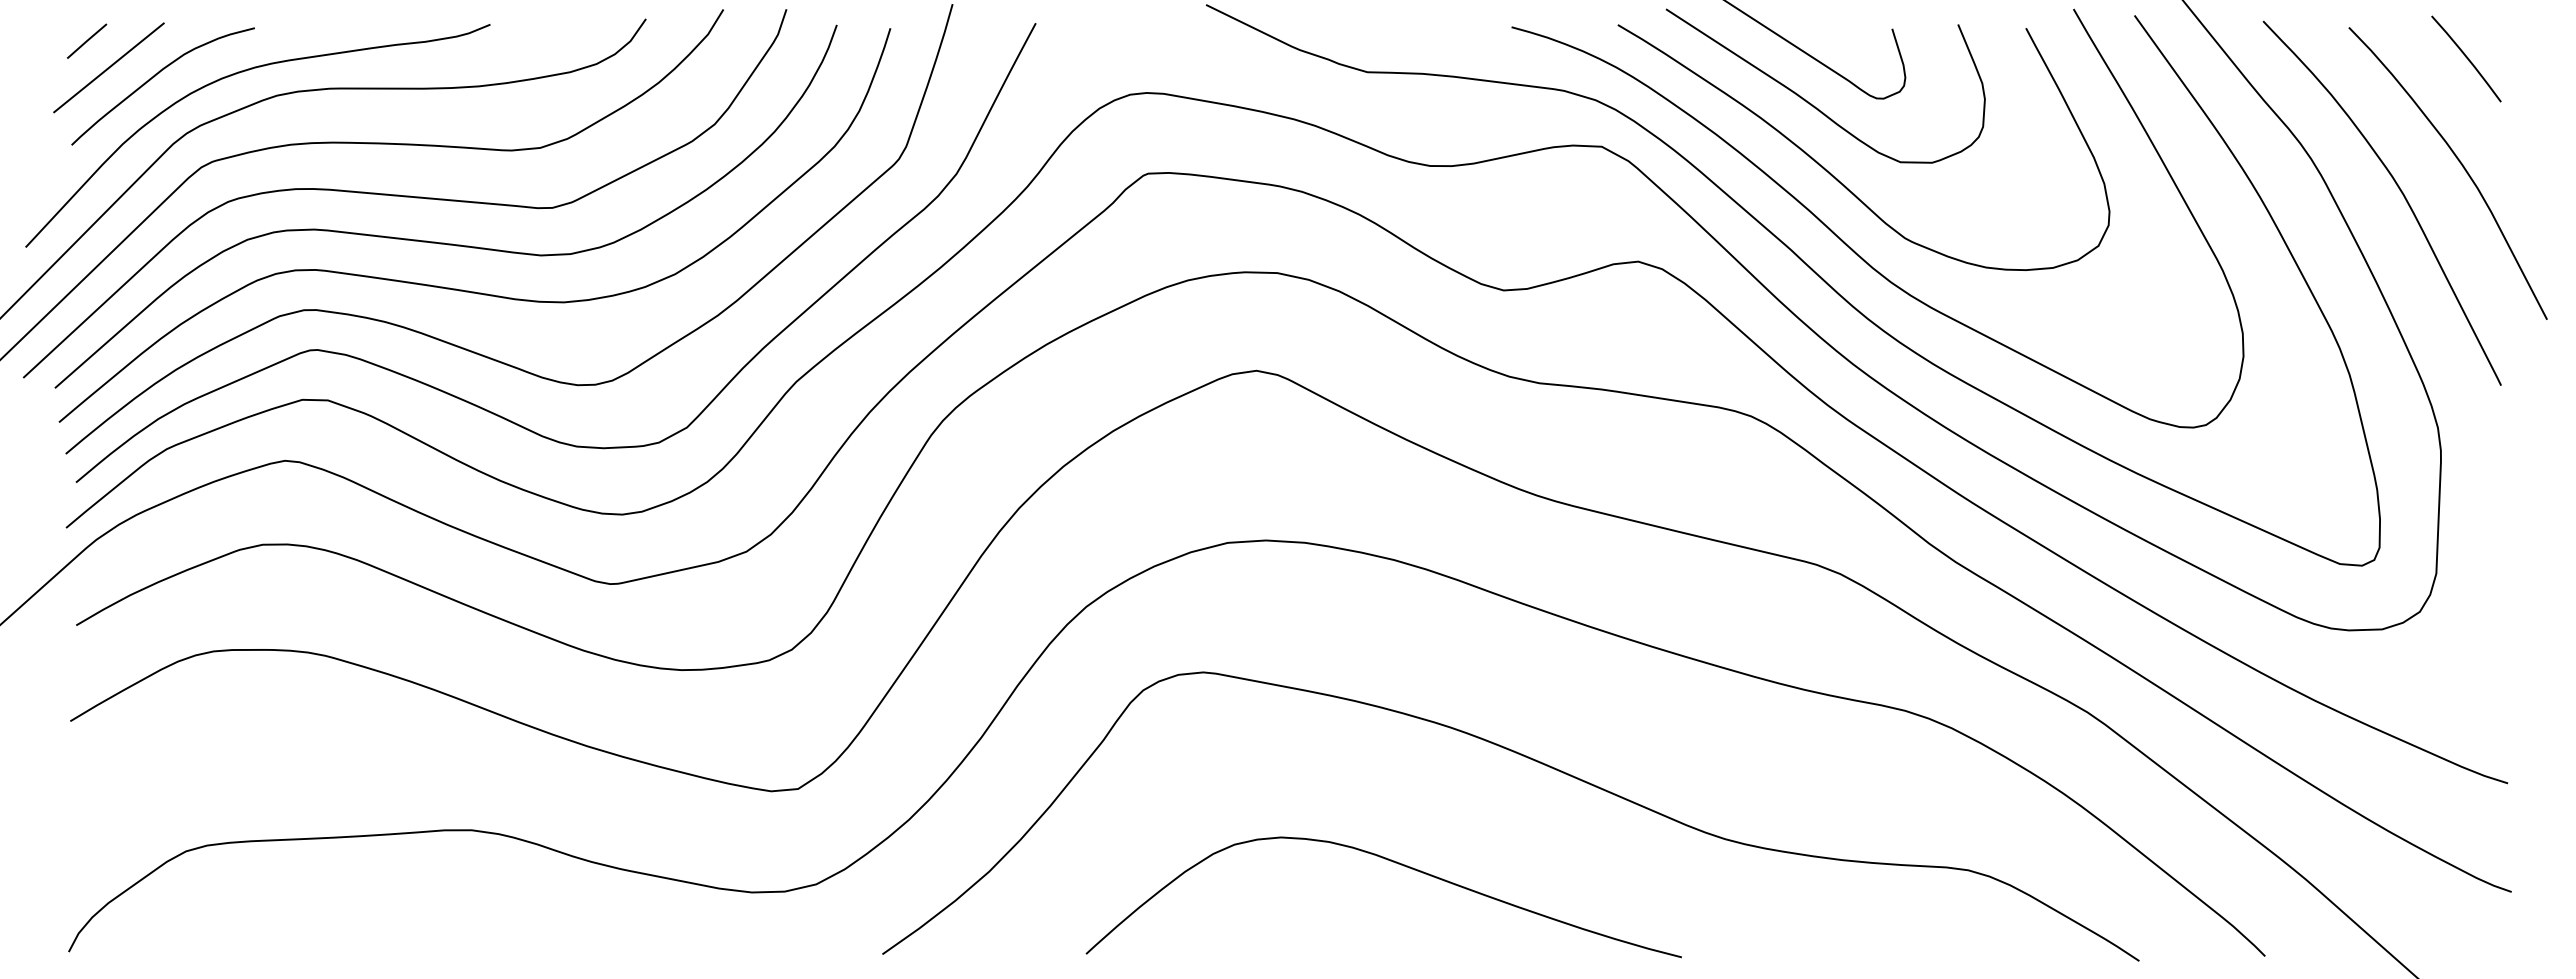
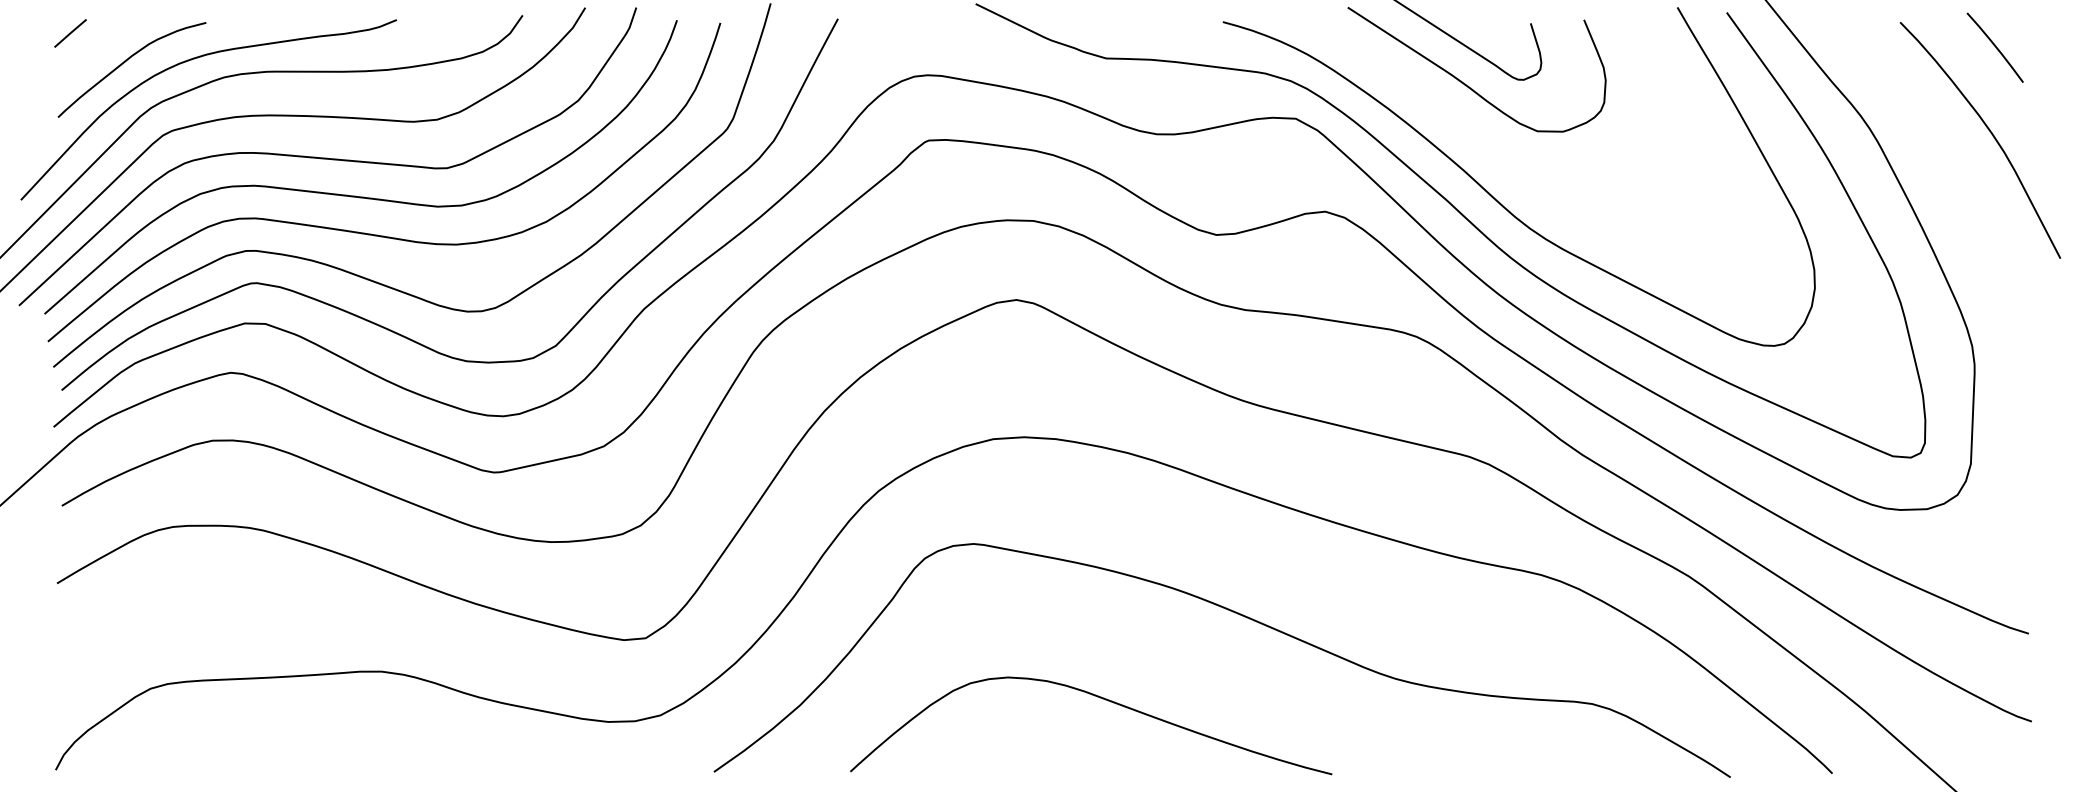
line: (108, 67) -> (87, 54), removed
curve: (1836, 177) -> (1485, 143), removed
curve: (2399, 190) -> (1941, 154), removed
curve: (1395, 863) -> (1100, 698), moved

